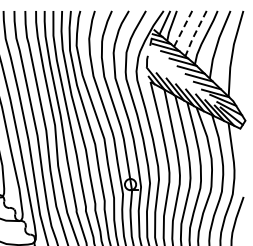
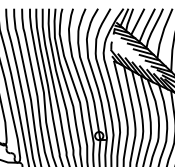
line: (182, 29) -> (137, 22), dashed -> solid
line: (195, 34) -> (146, 26), dashed -> solid

